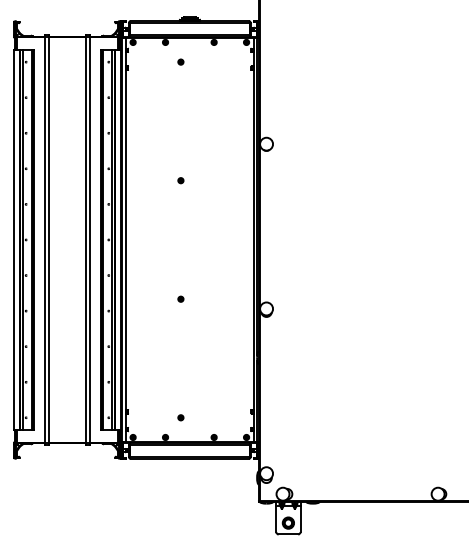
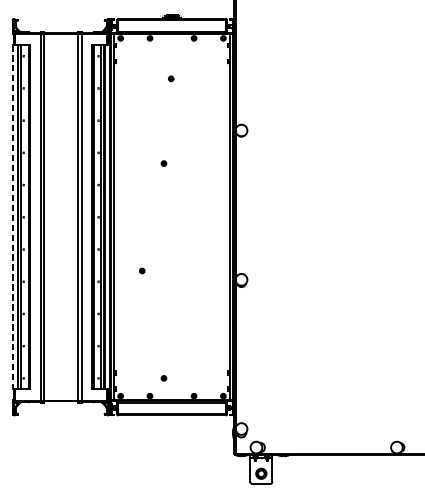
part: (180, 61) -> (170, 78), moved
line: (14, 239) -> (13, 216), solid -> dashed
part: (180, 298) -> (141, 270), moved

